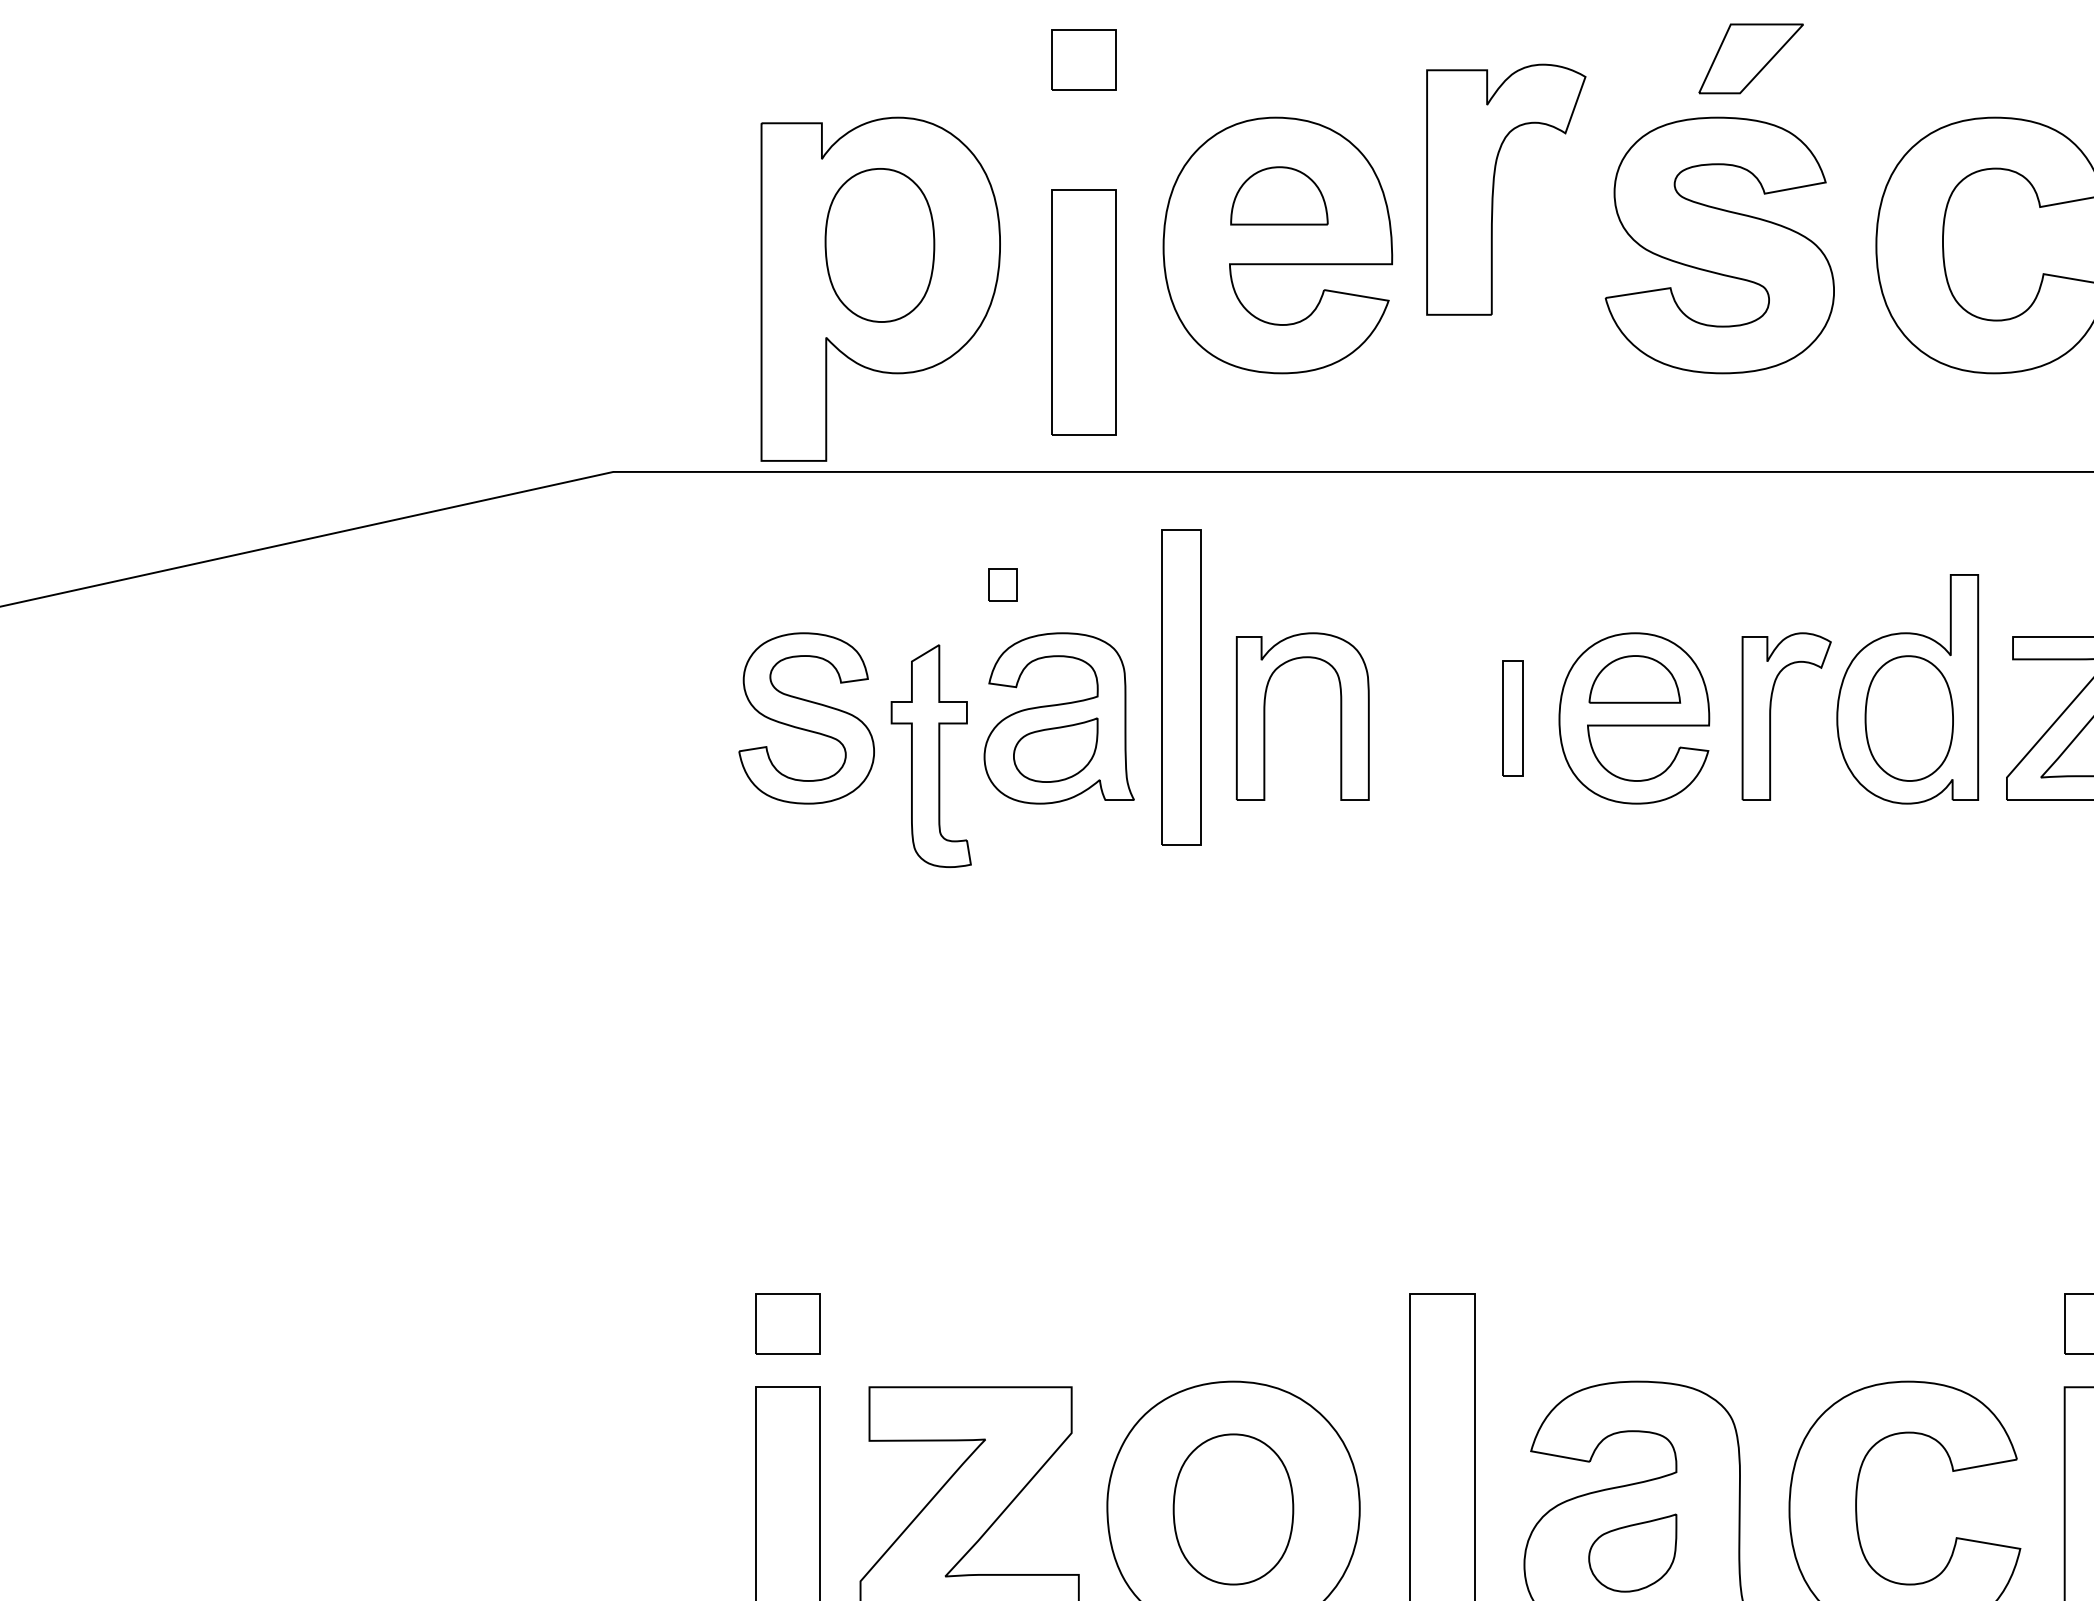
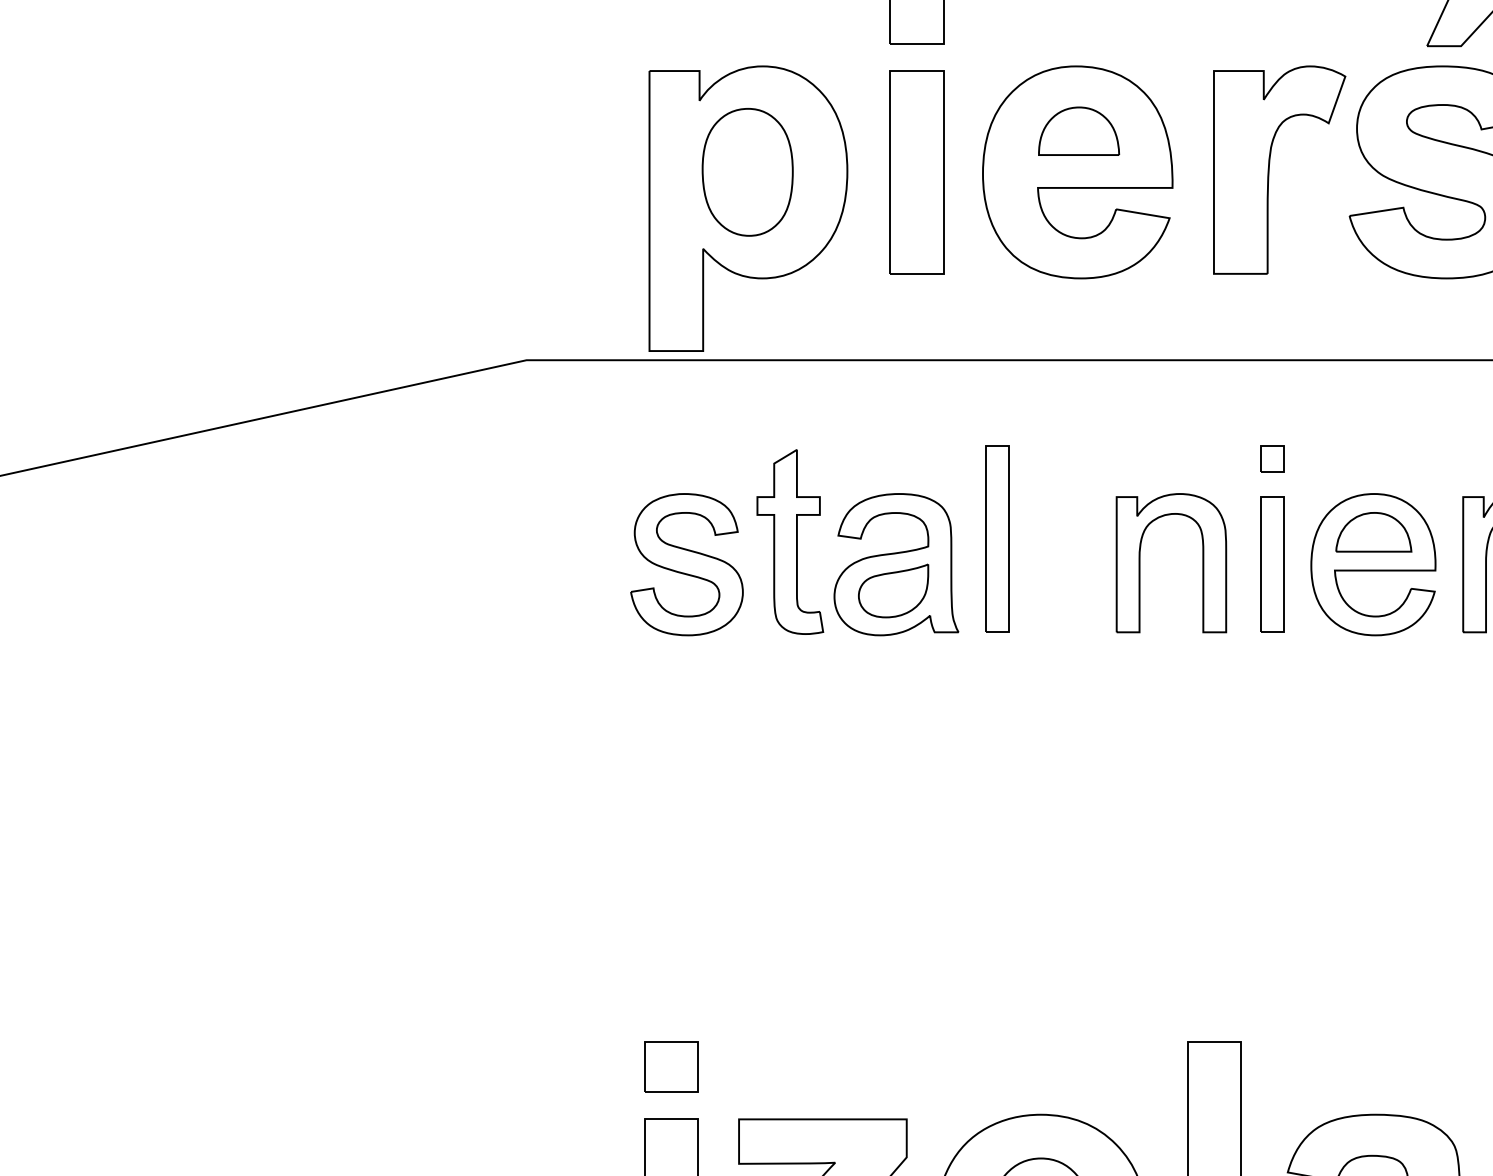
part: (1494, 188) -> (1269, 169), moved
part: (1083, 312) -> (916, 172), moved
part: (1002, 584) -> (1272, 458), moved
part: (1181, 687) -> (997, 538), size x0.71
part: (1265, 716) -> (1140, 563), moved
part: (1512, 718) -> (1272, 564), size x1.43
part: (930, 755) -> (789, 541), moved

